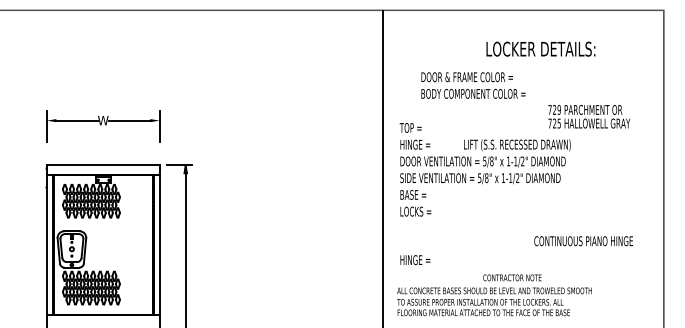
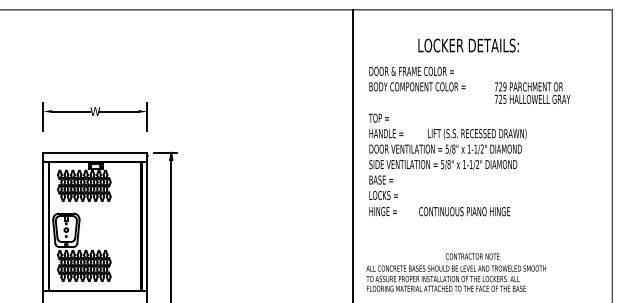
text: (540, 48) -> (468, 44), moved
text: (473, 85) -> (417, 79), moved
text: (589, 116) -> (532, 92), moved
text: (421, 144) -> (388, 133), HINGE = -> HANDLE =
text: (583, 241) -> (464, 211), moved
text: (415, 260) -> (383, 211), moved

